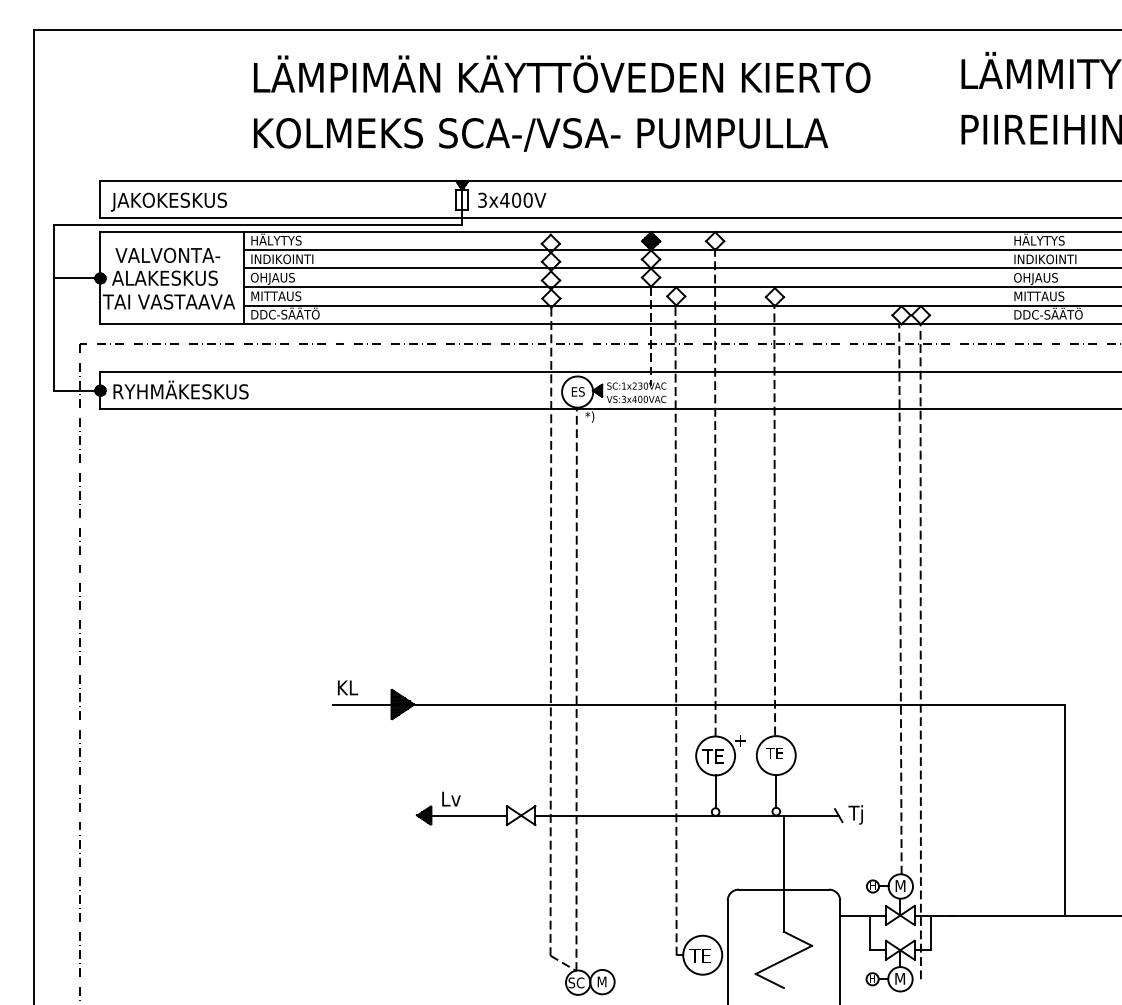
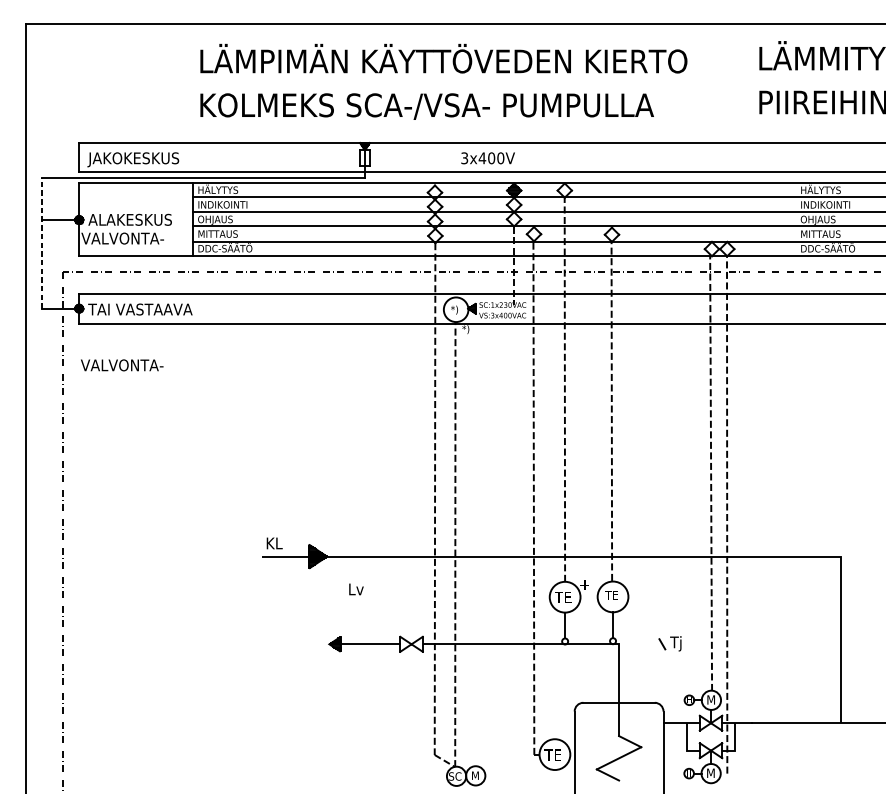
text: (512, 199) -> (488, 157), moved
text: (167, 255) -> (121, 365), moved
text: (168, 301) -> (132, 238), TAI VASTAAVA -> VALVONTA-
line: (53, 308) -> (42, 243), solid -> dashed
text: (179, 389) -> (141, 307), RYHMÄKESKUS -> TAI VASTAAVA
text: (577, 392) -> (456, 310), ES -> *)
text: (451, 798) -> (356, 588), moved
line: (810, 815) -> (640, 644), removed

